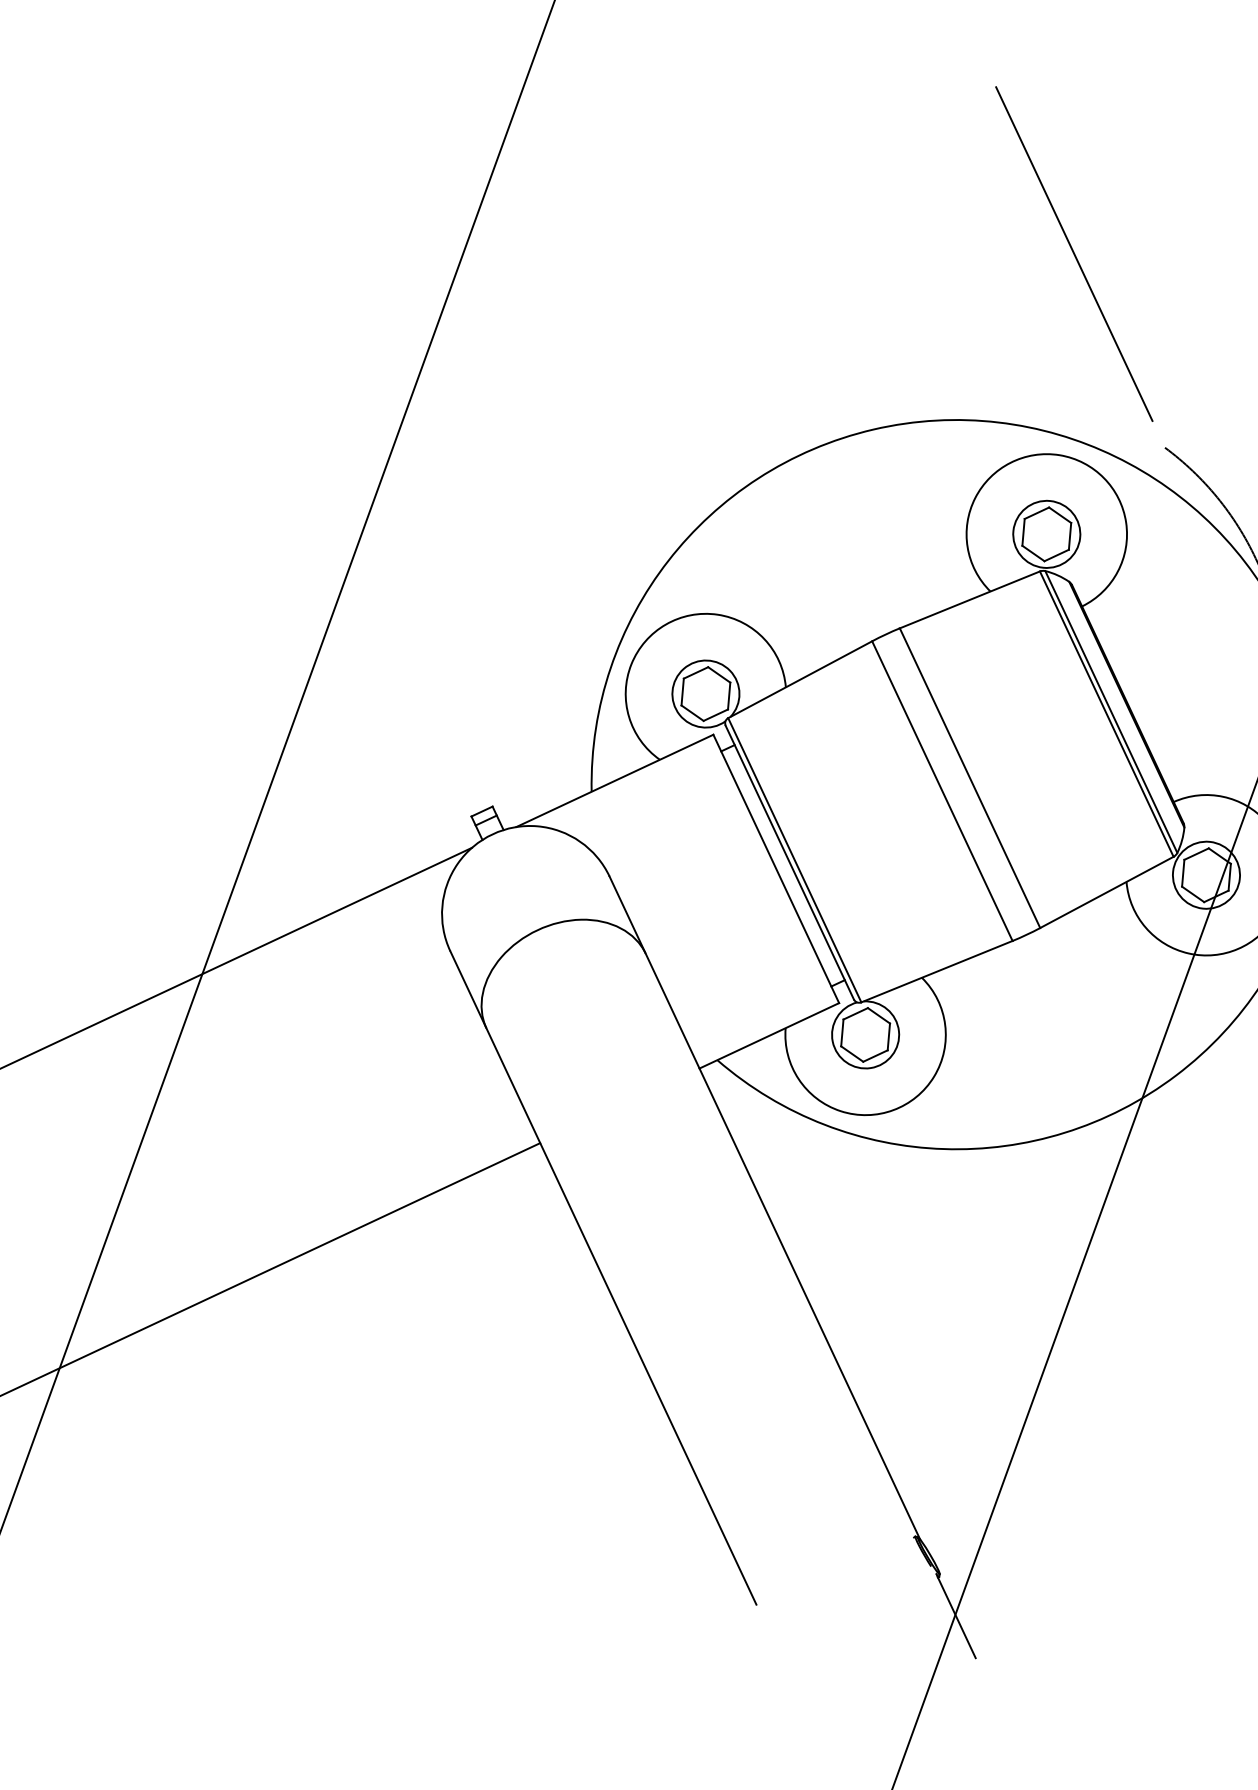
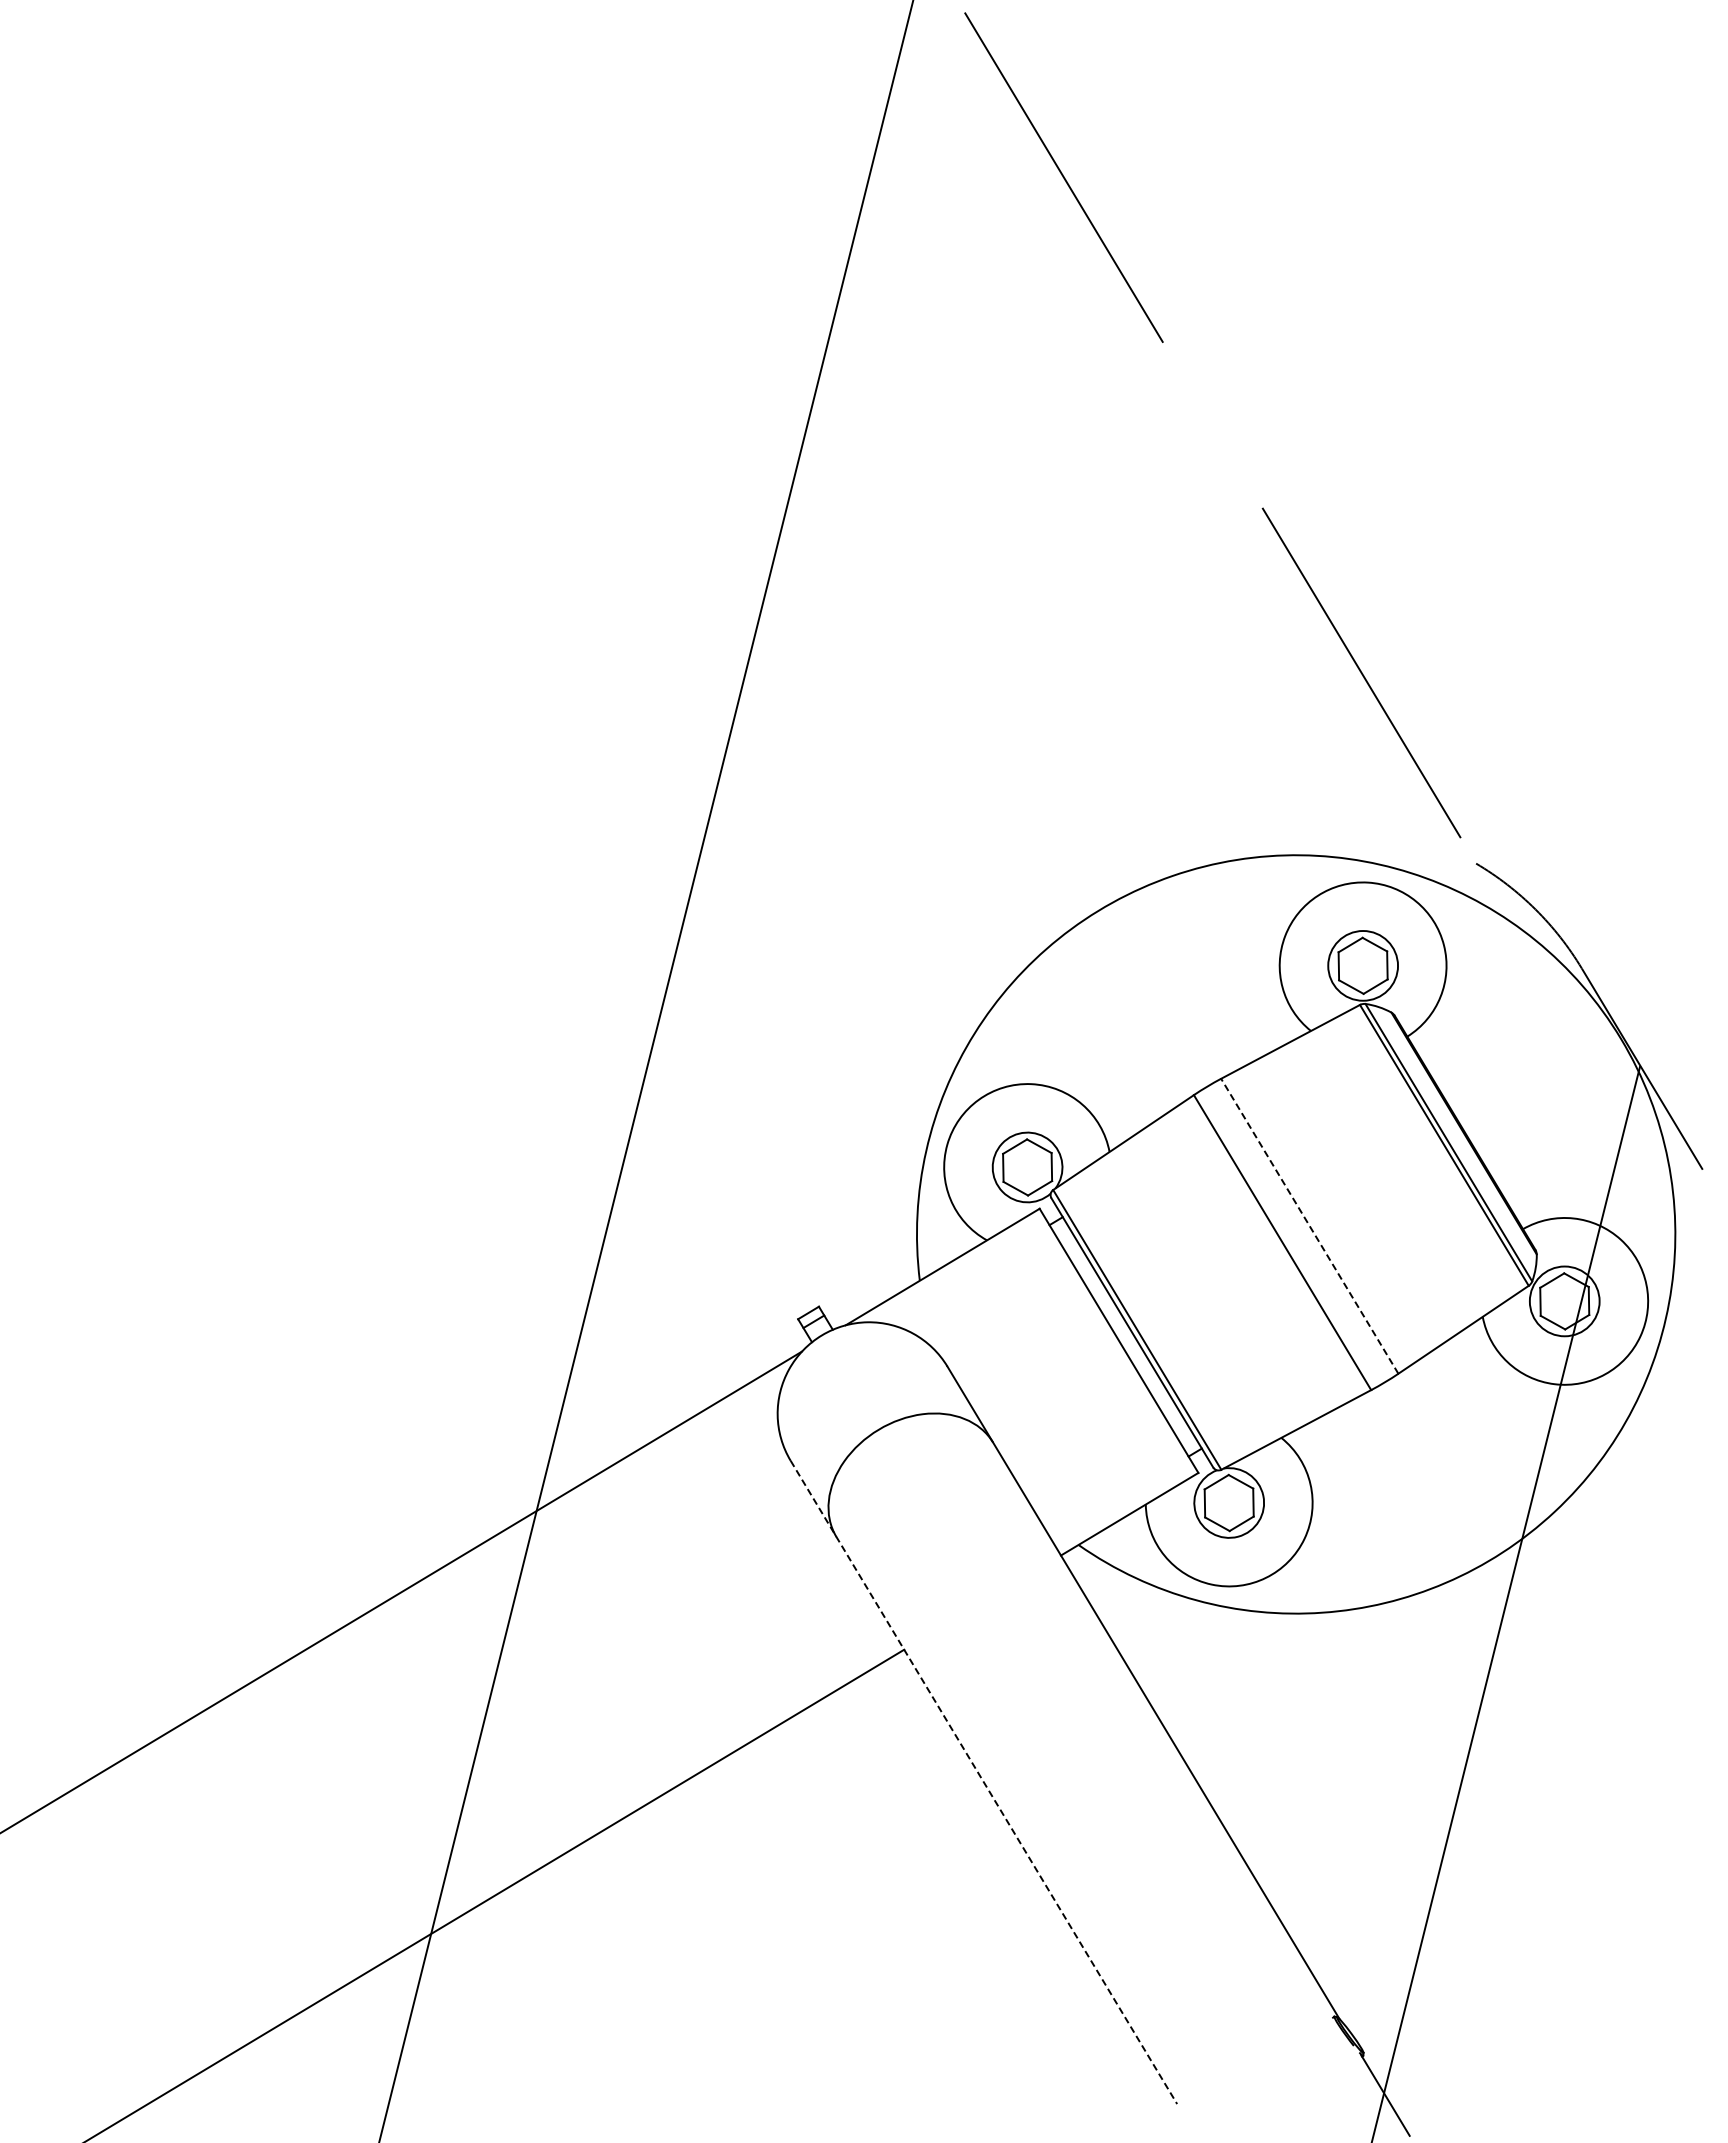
line: (969, 777) -> (1309, 1225), solid -> dashed
line: (603, 1278) -> (984, 1782), solid -> dashed

